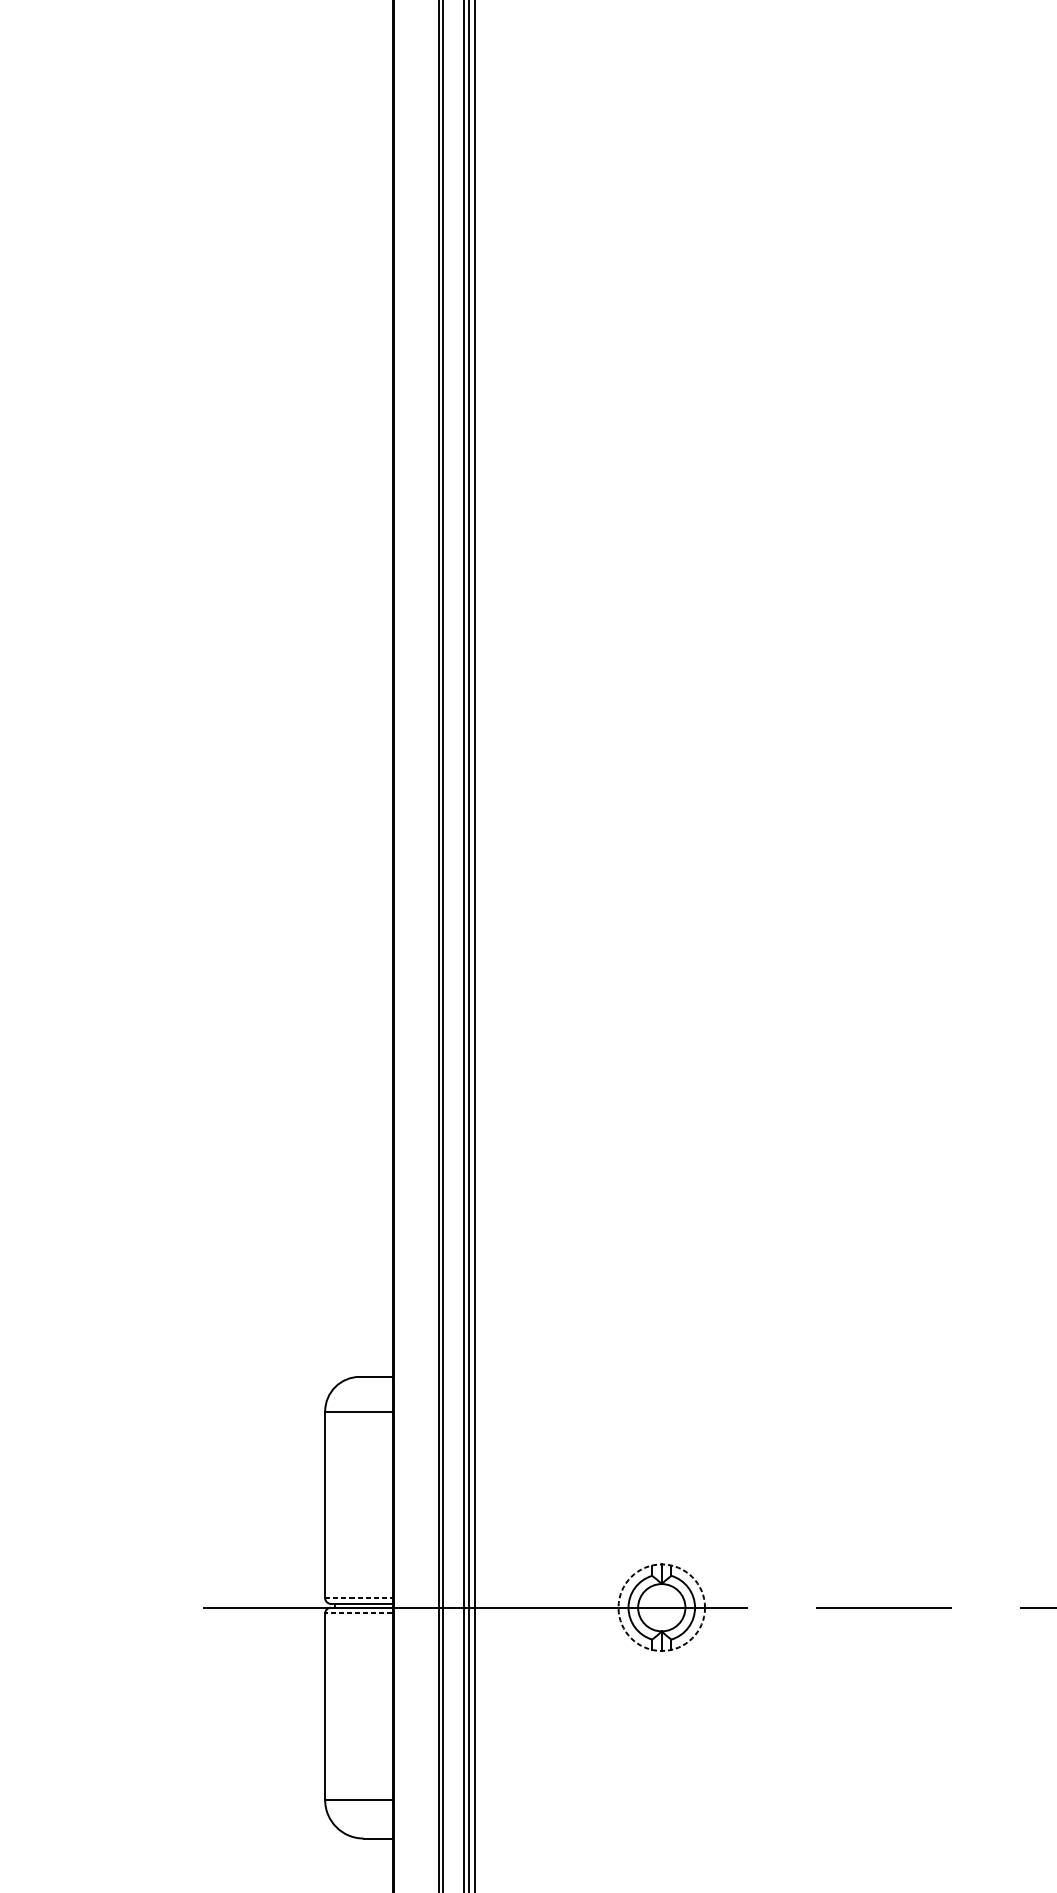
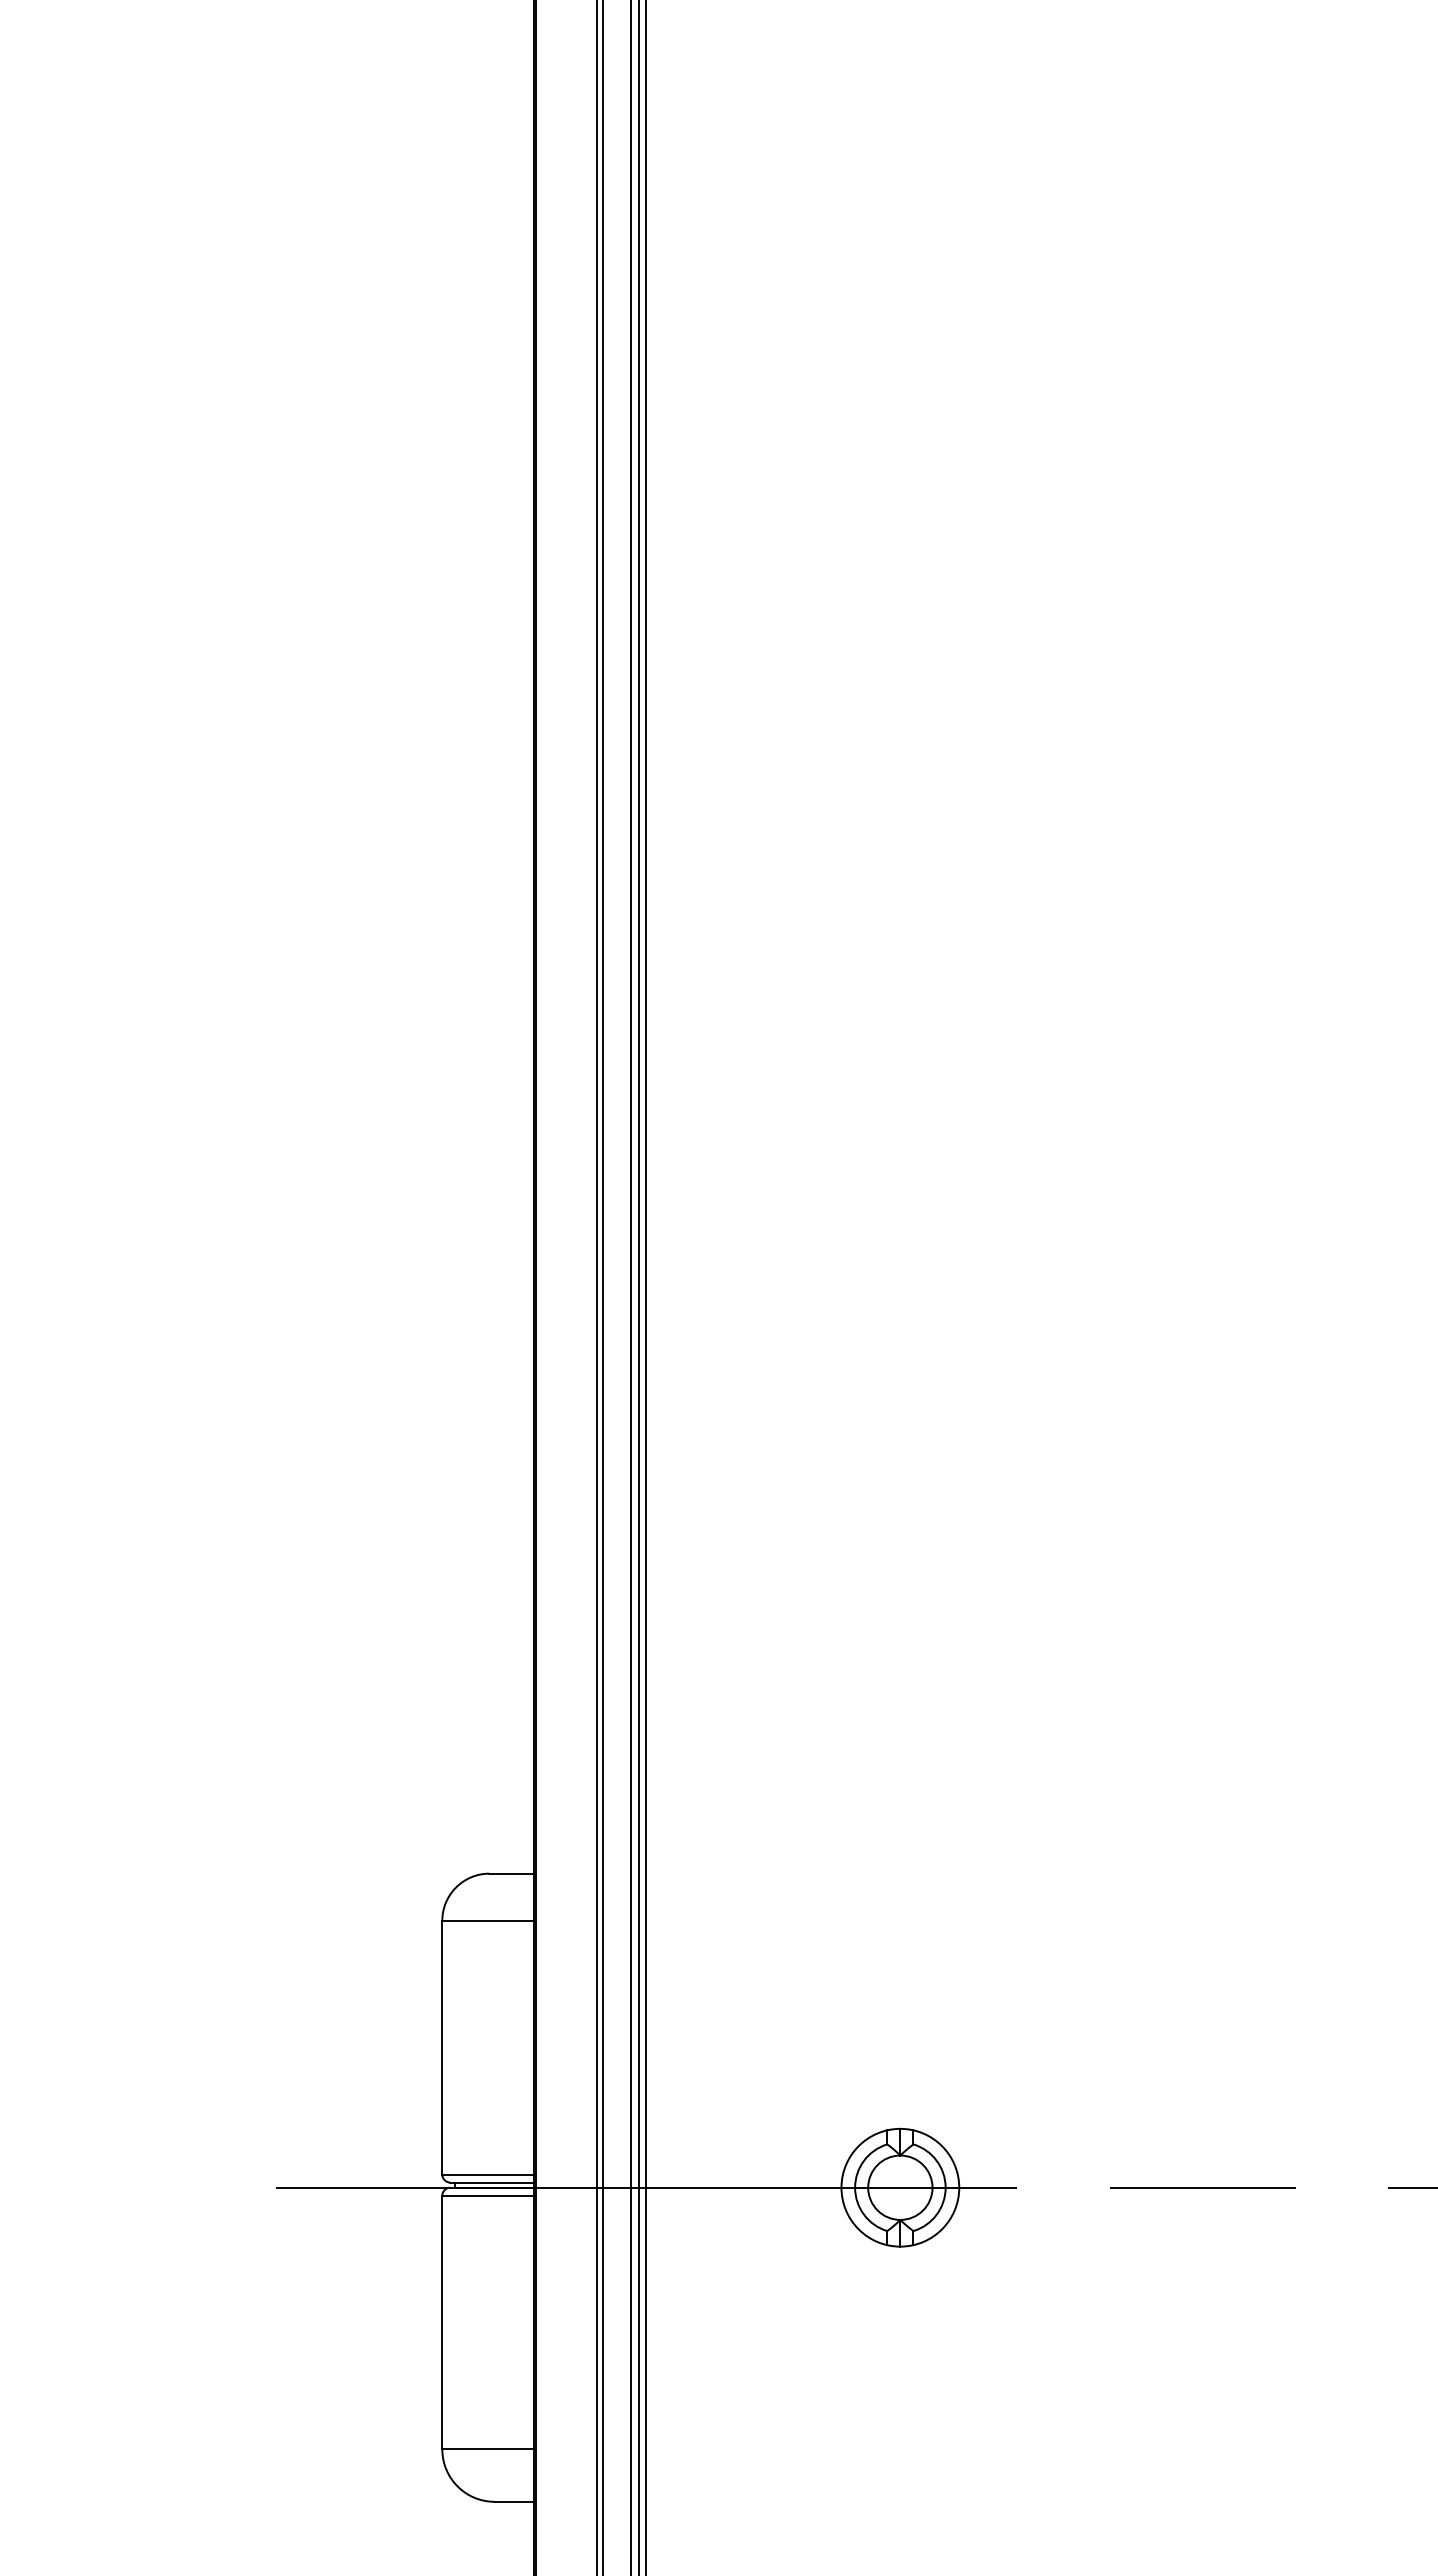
line: (359, 1597) -> (488, 2174), dashed -> solid
circle: (661, 1607) -> (900, 2187), dashed -> solid
line: (359, 1613) -> (488, 2195), dashed -> solid

